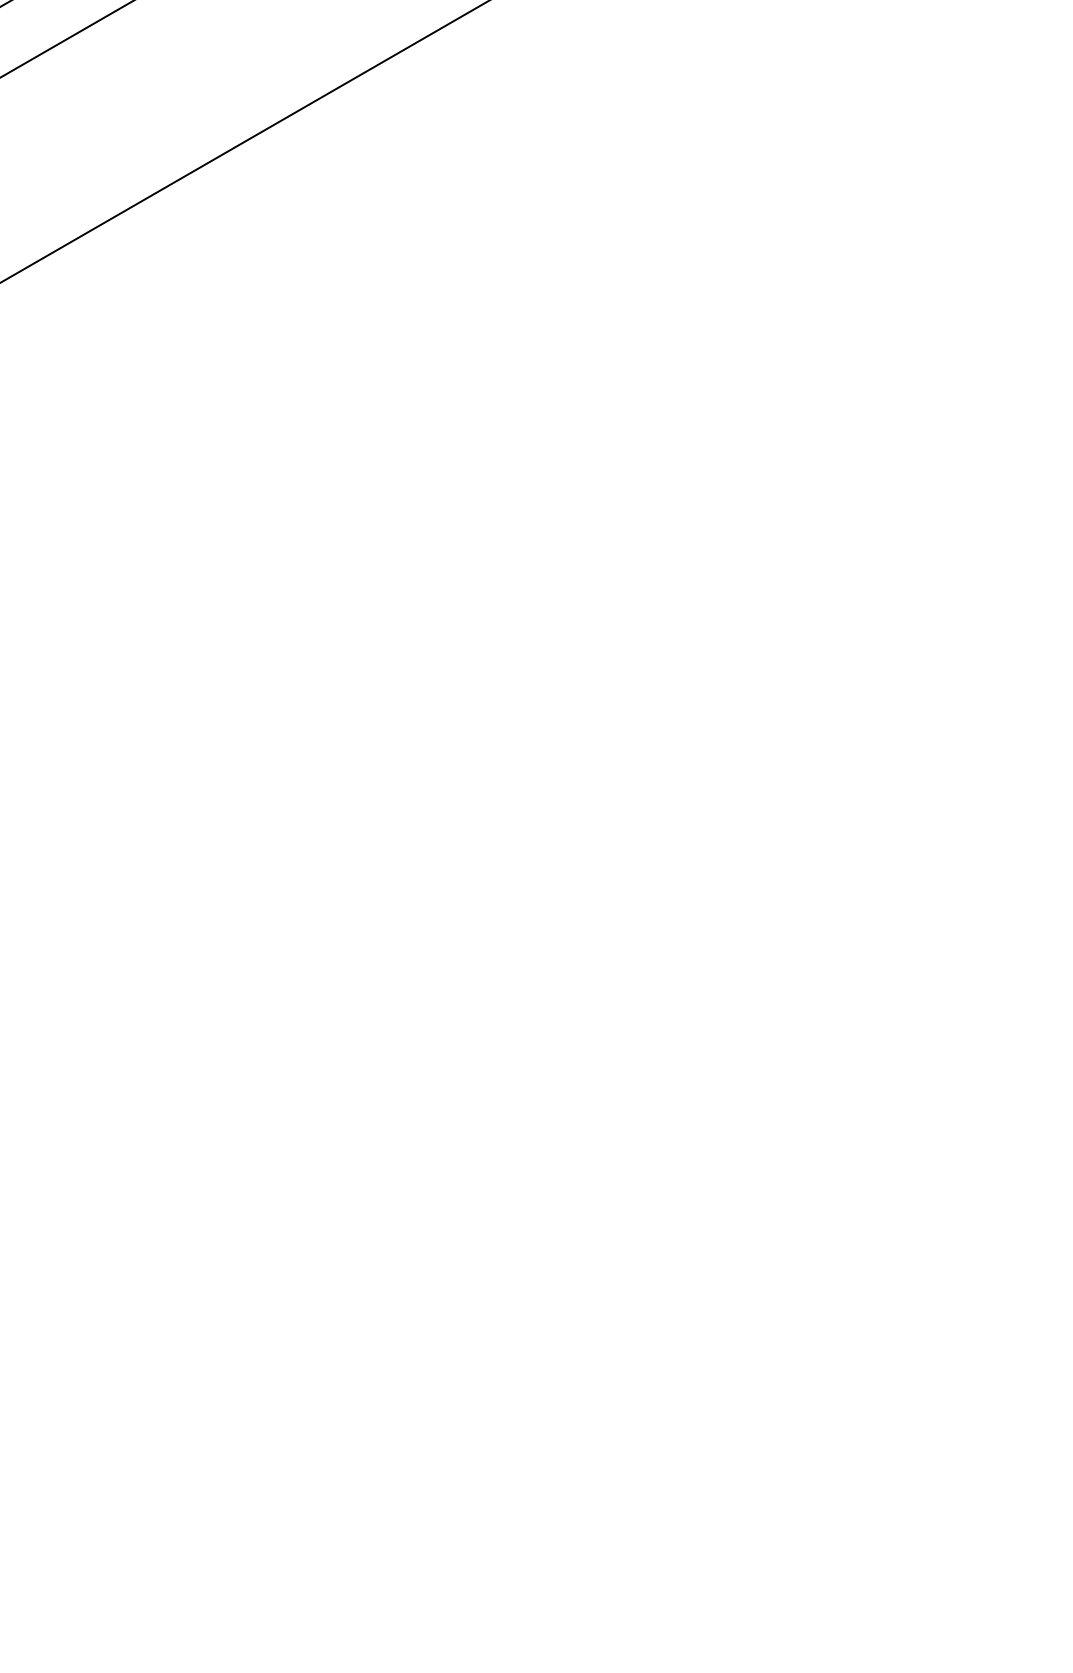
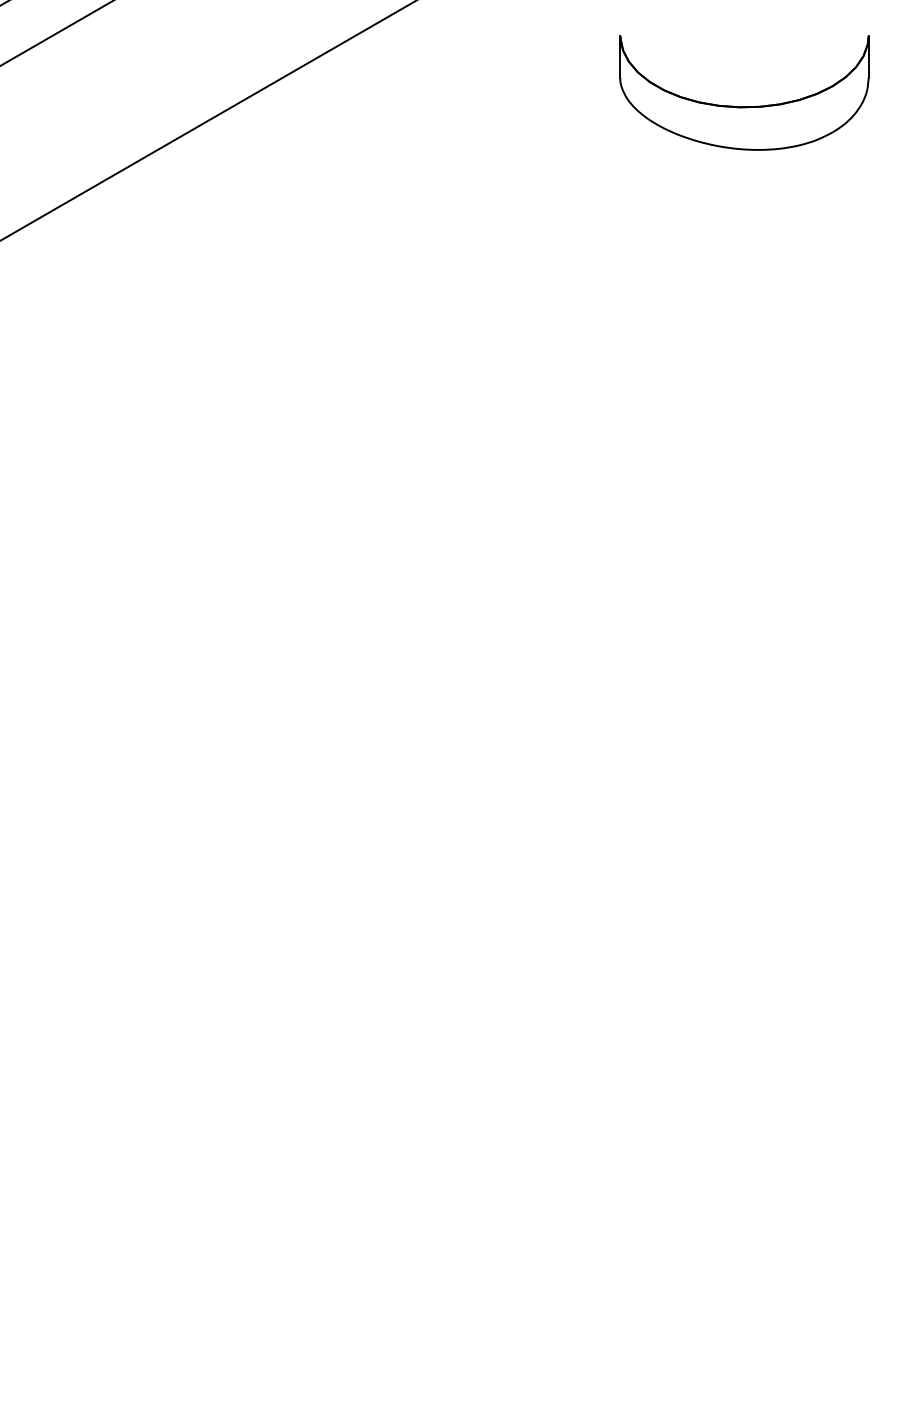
part: (873, 125) -> (744, 106), added

